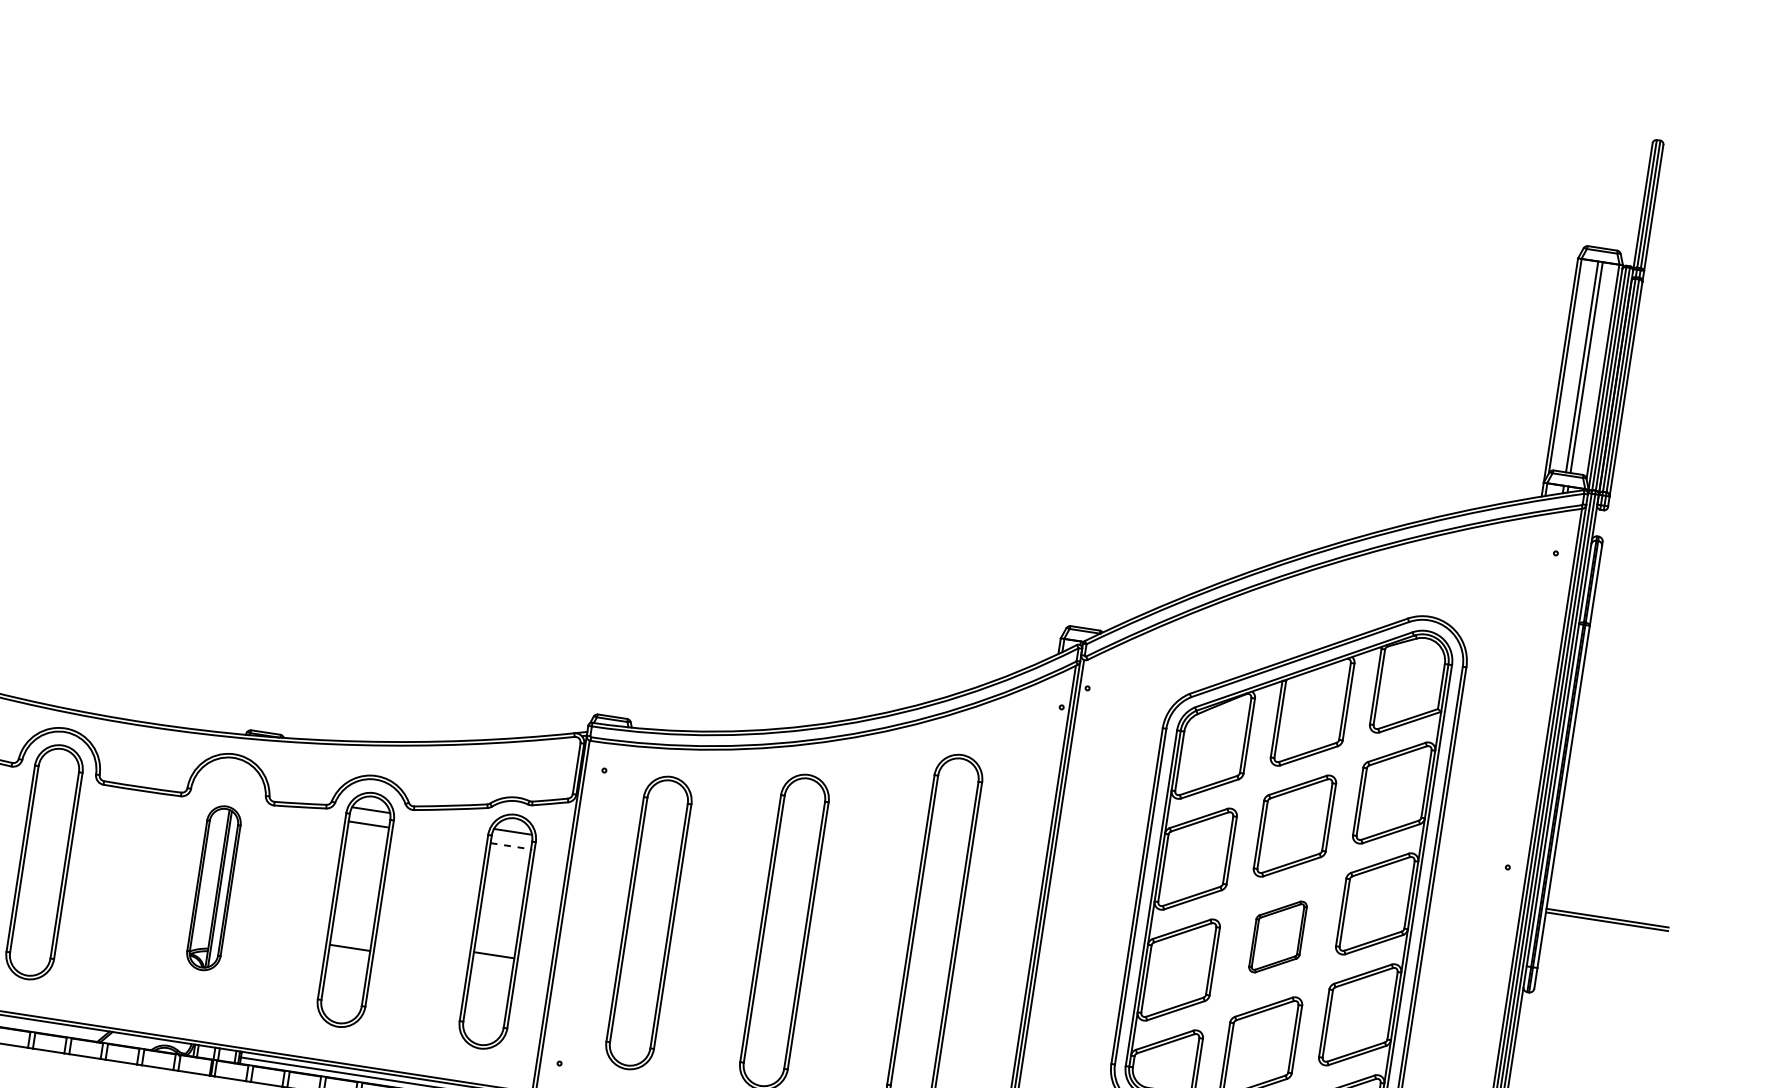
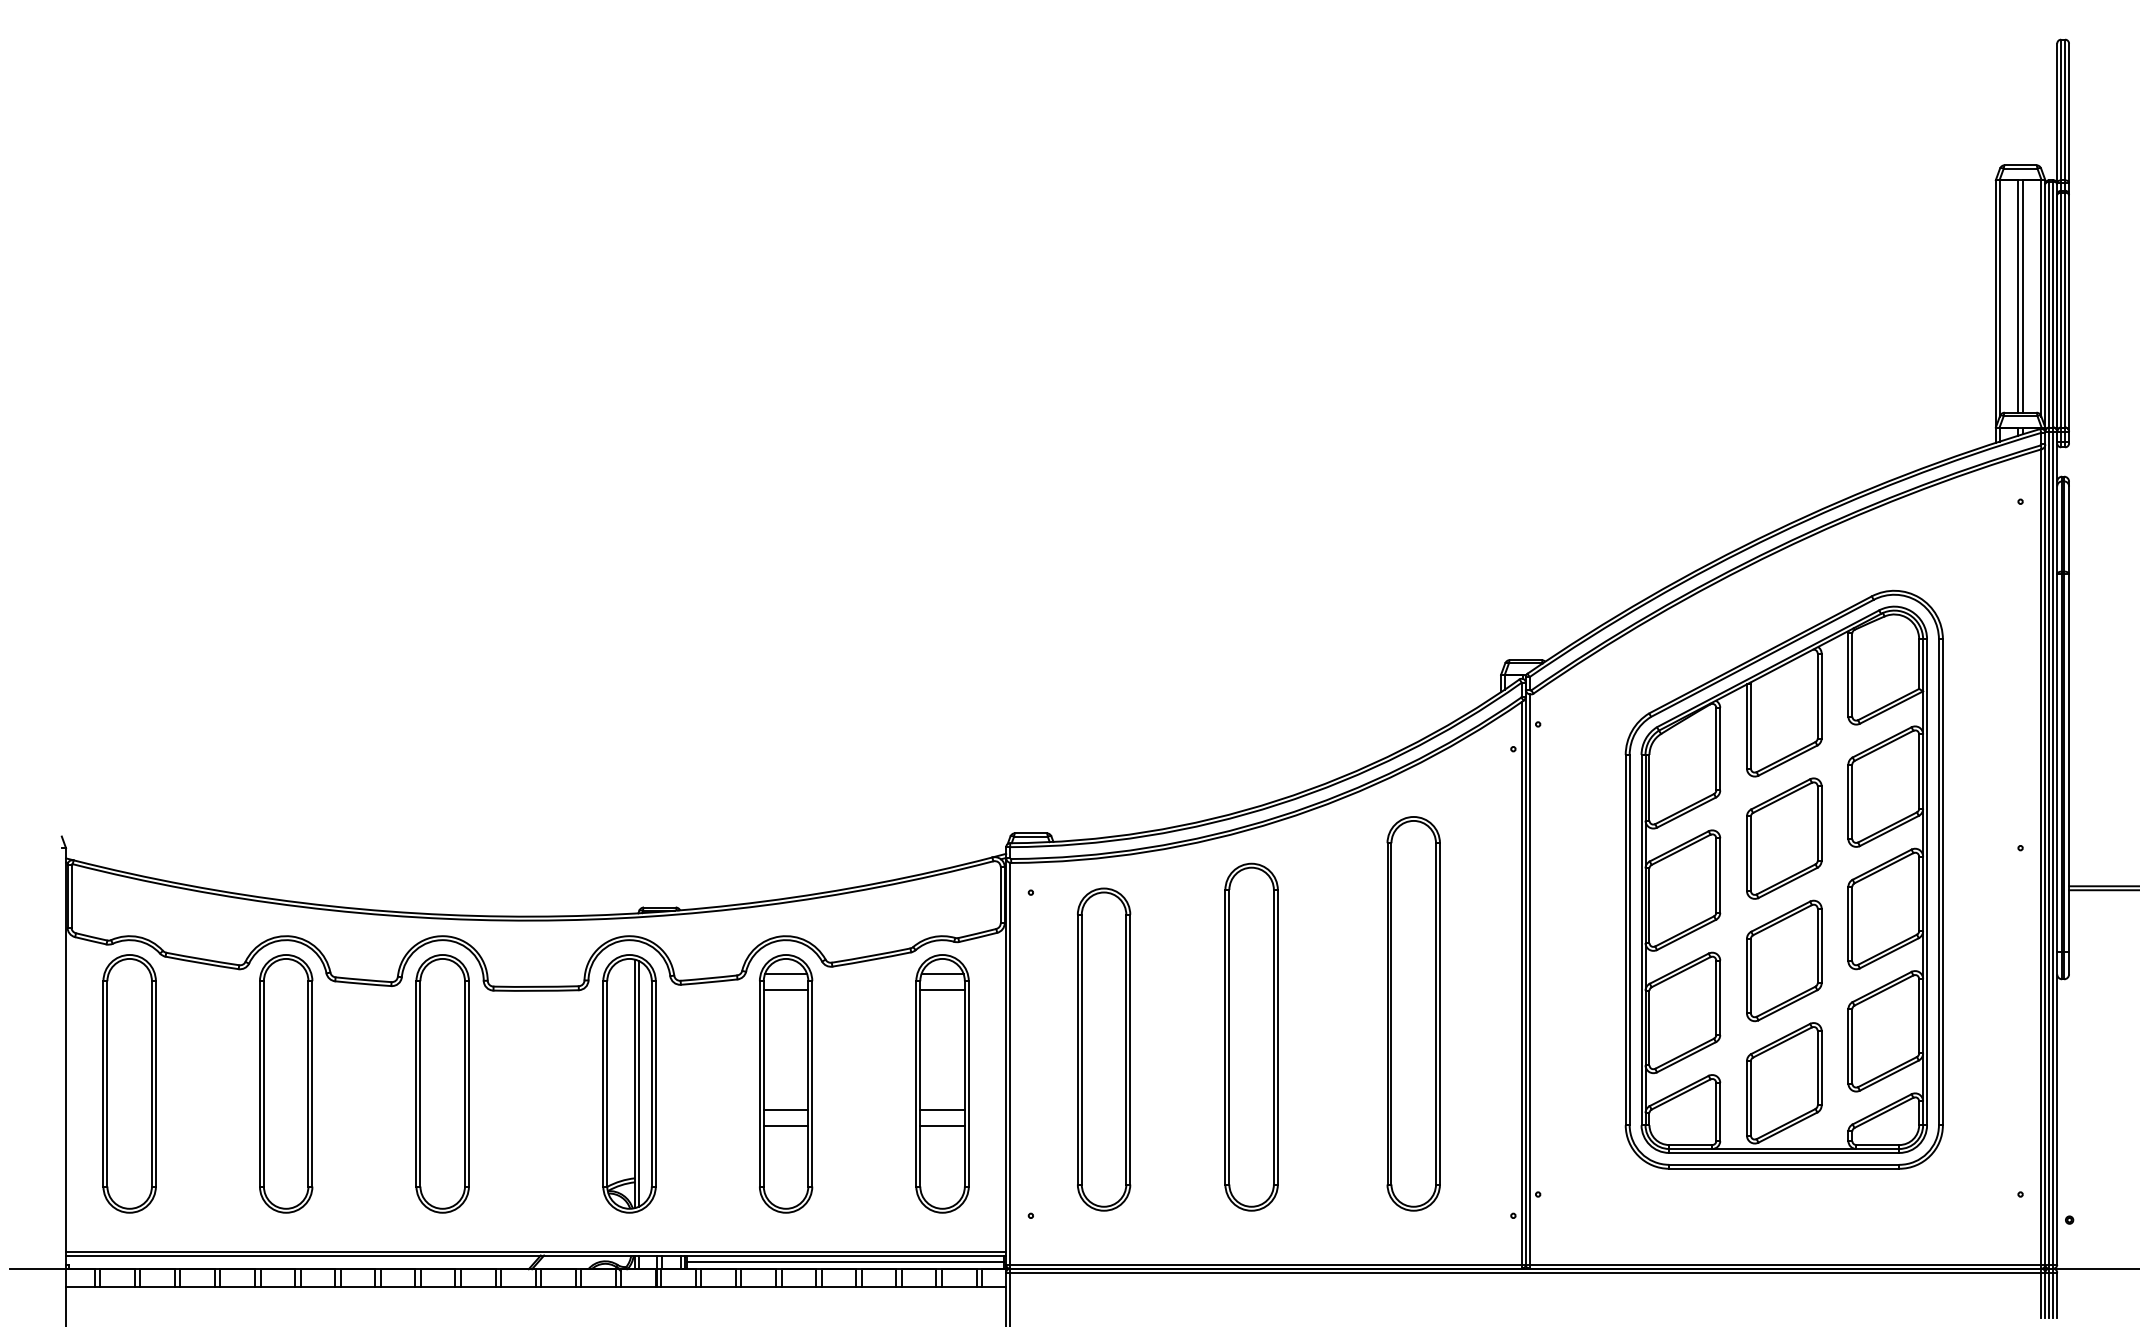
line: (511, 846) -> (943, 989), dashed -> solid
part: (213, 887) -> (629, 1083), size x1.43
line: (351, 933) -> (785, 1109), added
part: (1278, 936) -> (1784, 960), size x1.43
line: (491, 969) -> (942, 1125), added

